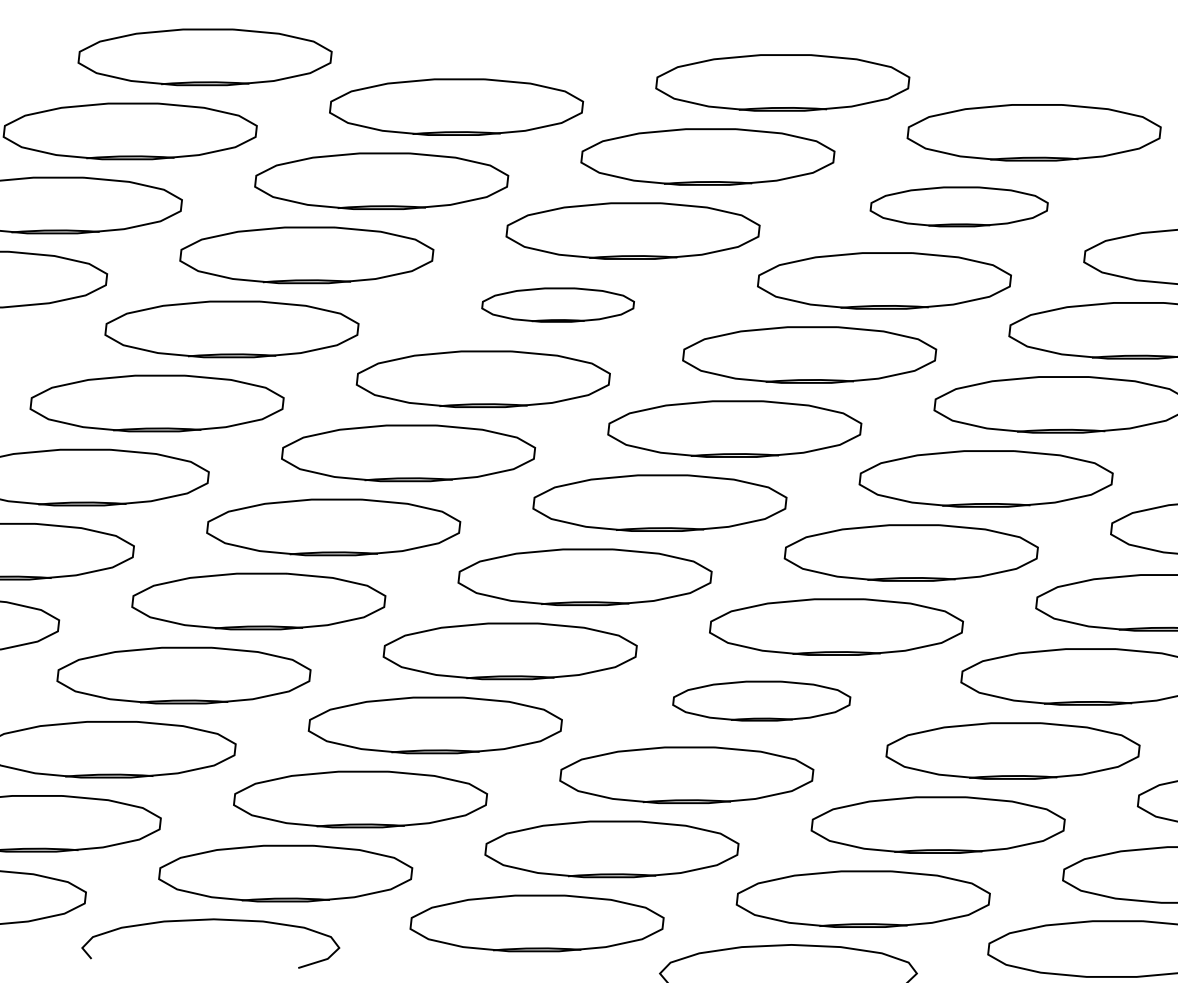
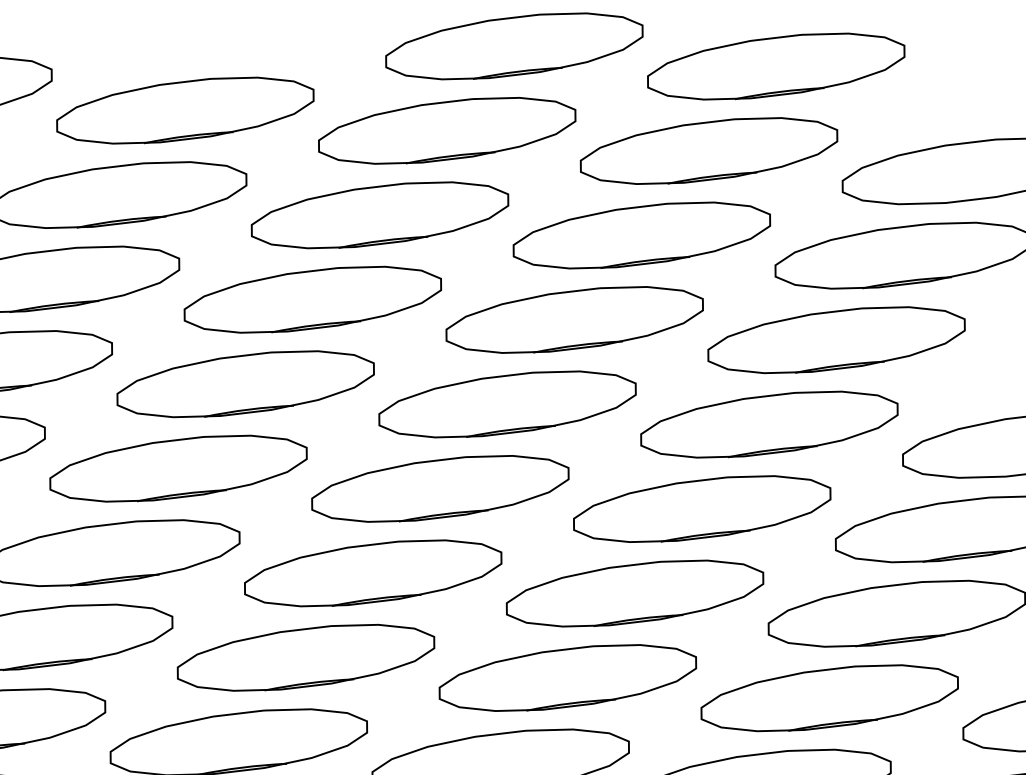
part: (958, 206) -> (708, 150), size x1.43
part: (557, 304) -> (312, 299), size x1.67
part: (761, 700) -> (567, 677), size x1.43

